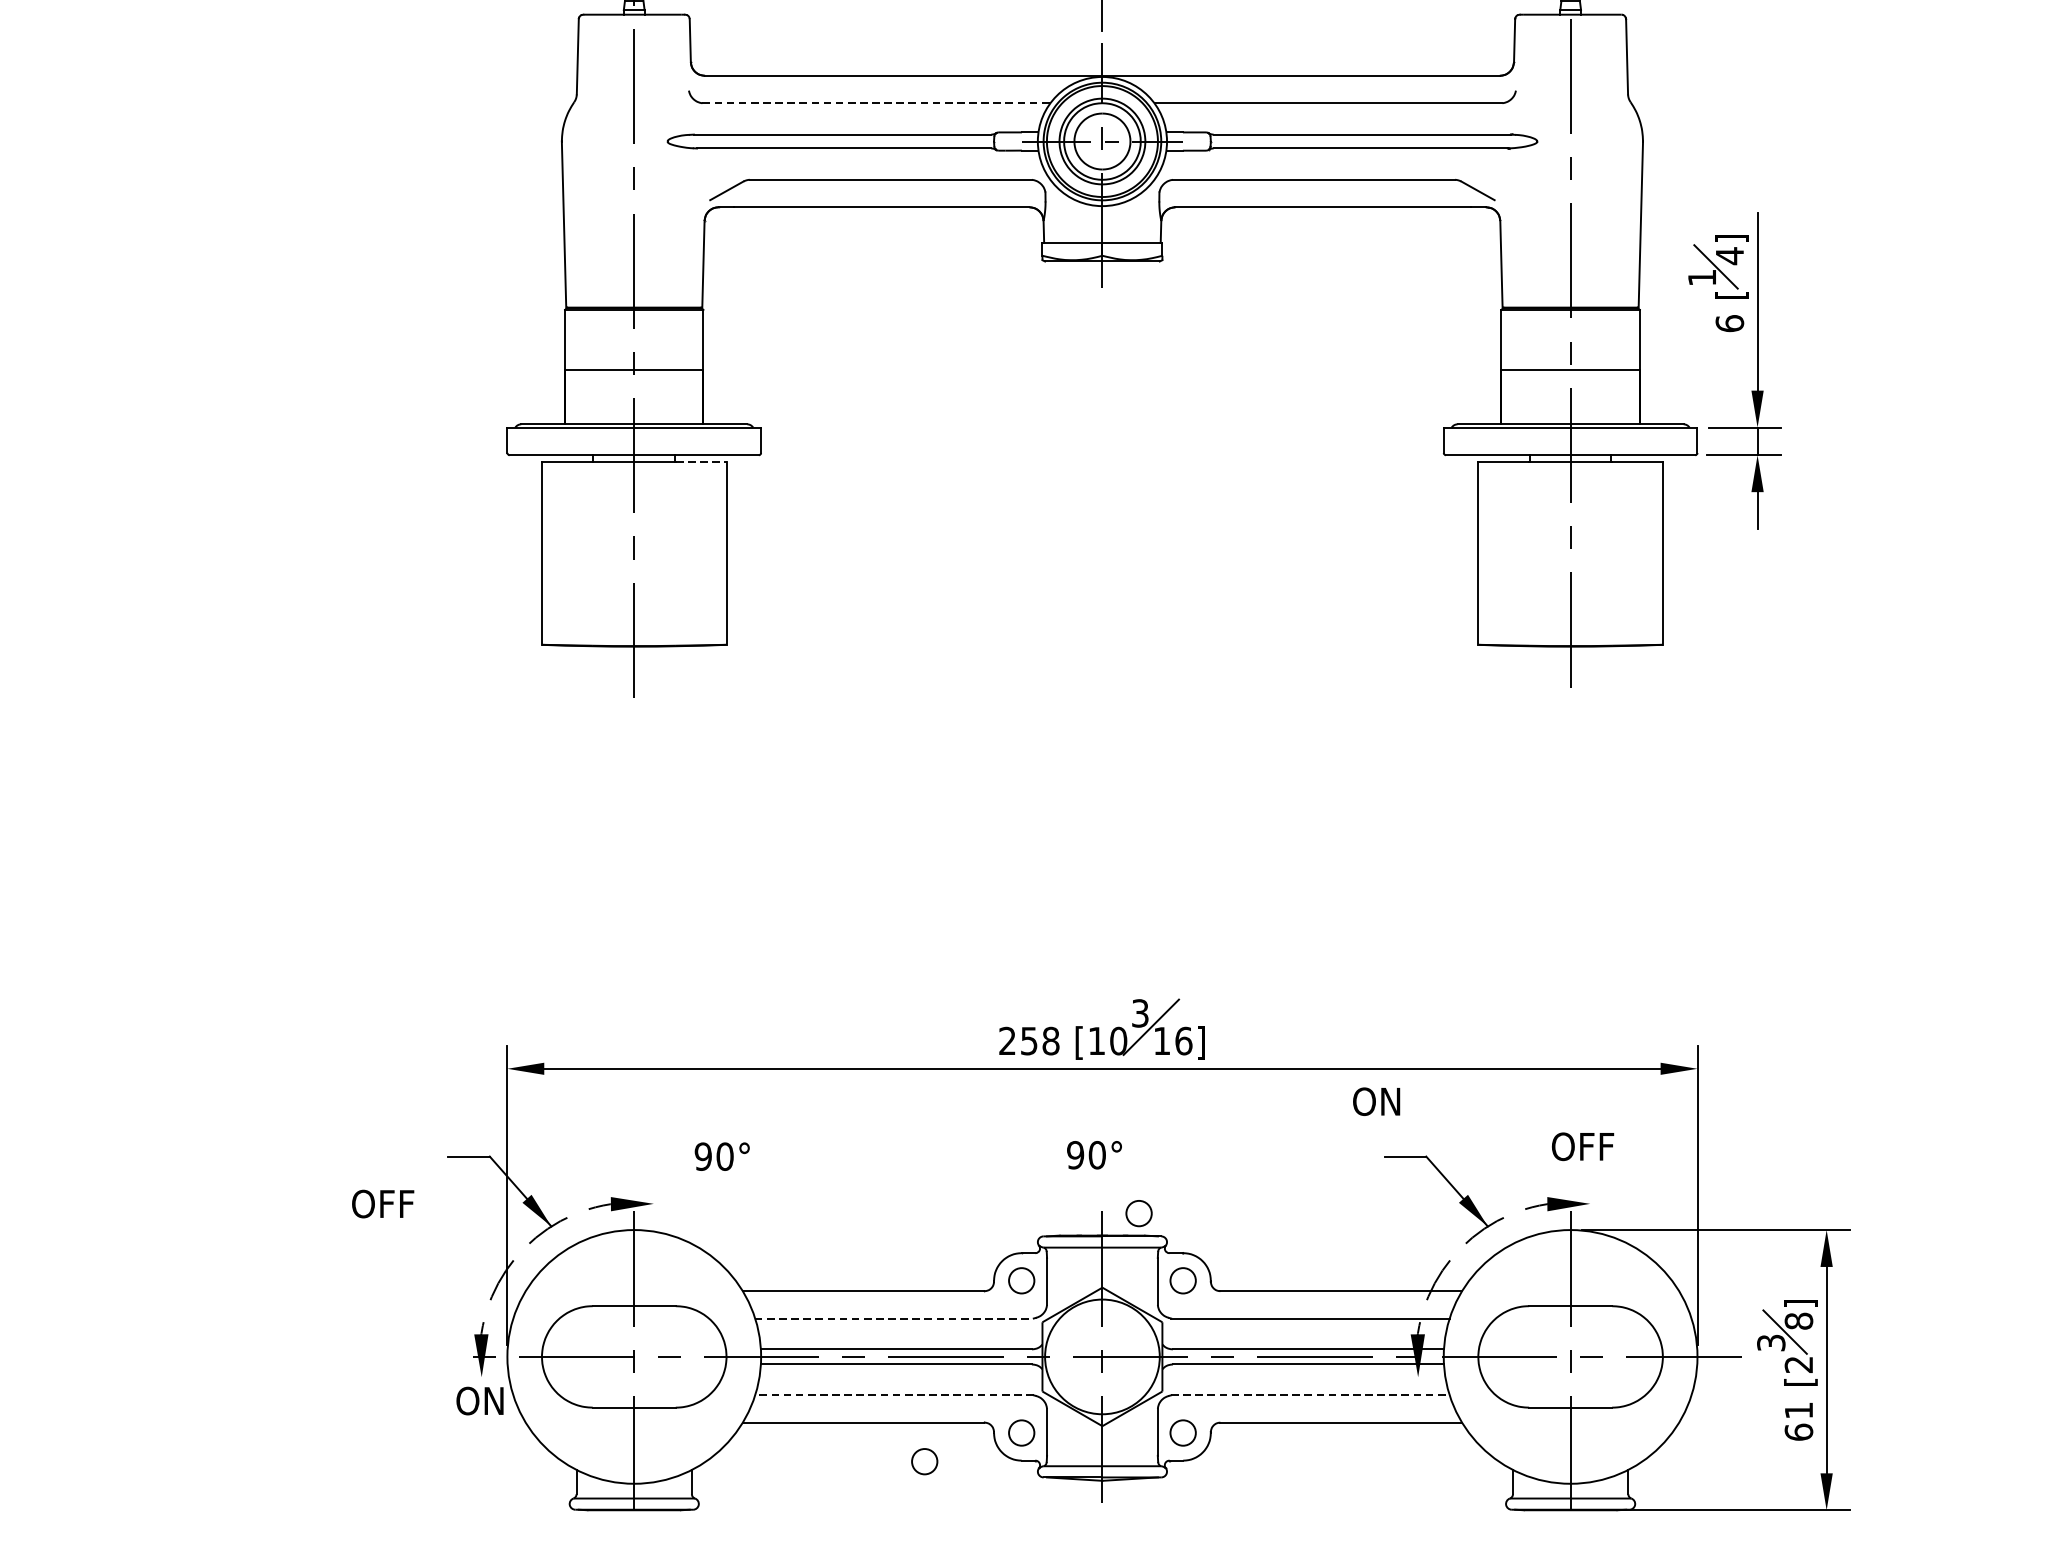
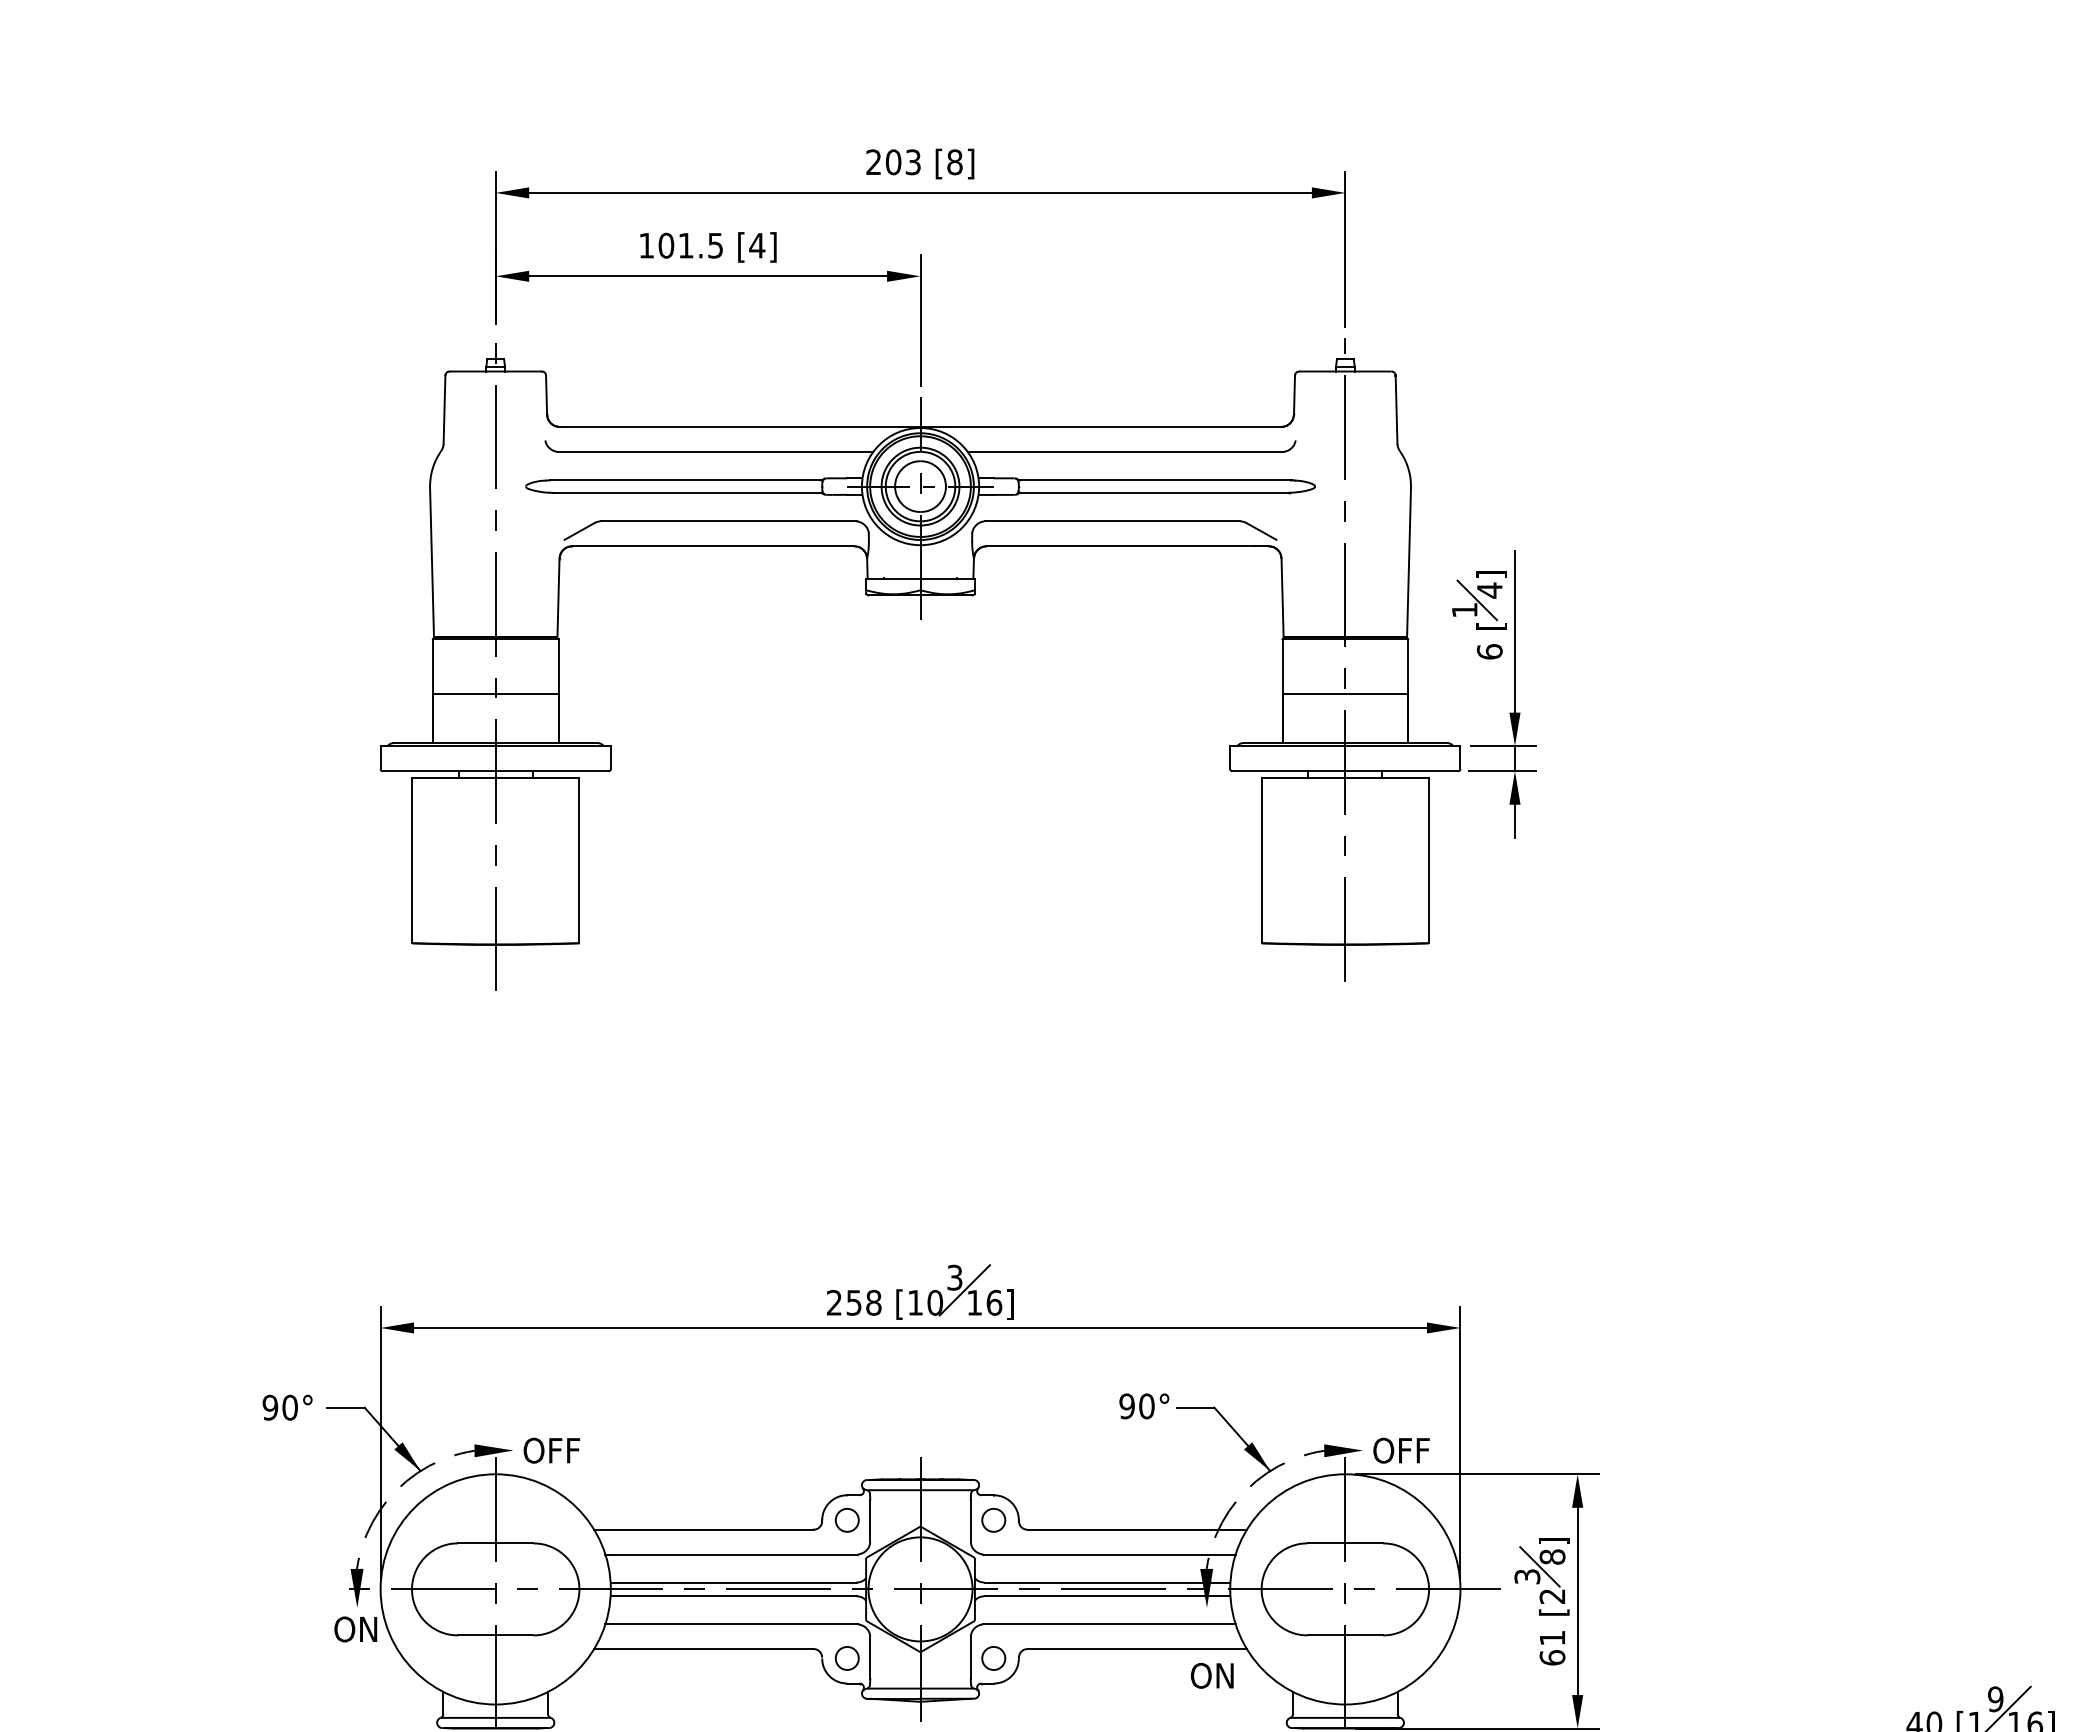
line: (876, 102) -> (715, 451), dashed -> solid
line: (701, 462) -> (556, 777), dashed -> solid
text: (1376, 1101) -> (1212, 1675), moved
text: (1582, 1146) -> (1401, 1450), moved
text: (1094, 1155) -> (1144, 1406), moved
text: (722, 1156) -> (287, 1407), moved
text: (382, 1203) -> (551, 1450), moved
circle: (1138, 1212) -> (953, 1458), removed
line: (894, 1318) -> (731, 1554), dashed -> solid
line: (894, 1395) -> (731, 1624), dashed -> solid
line: (1310, 1395) -> (1109, 1624), dashed -> solid
circle: (923, 1461) -> (758, 1684), removed

